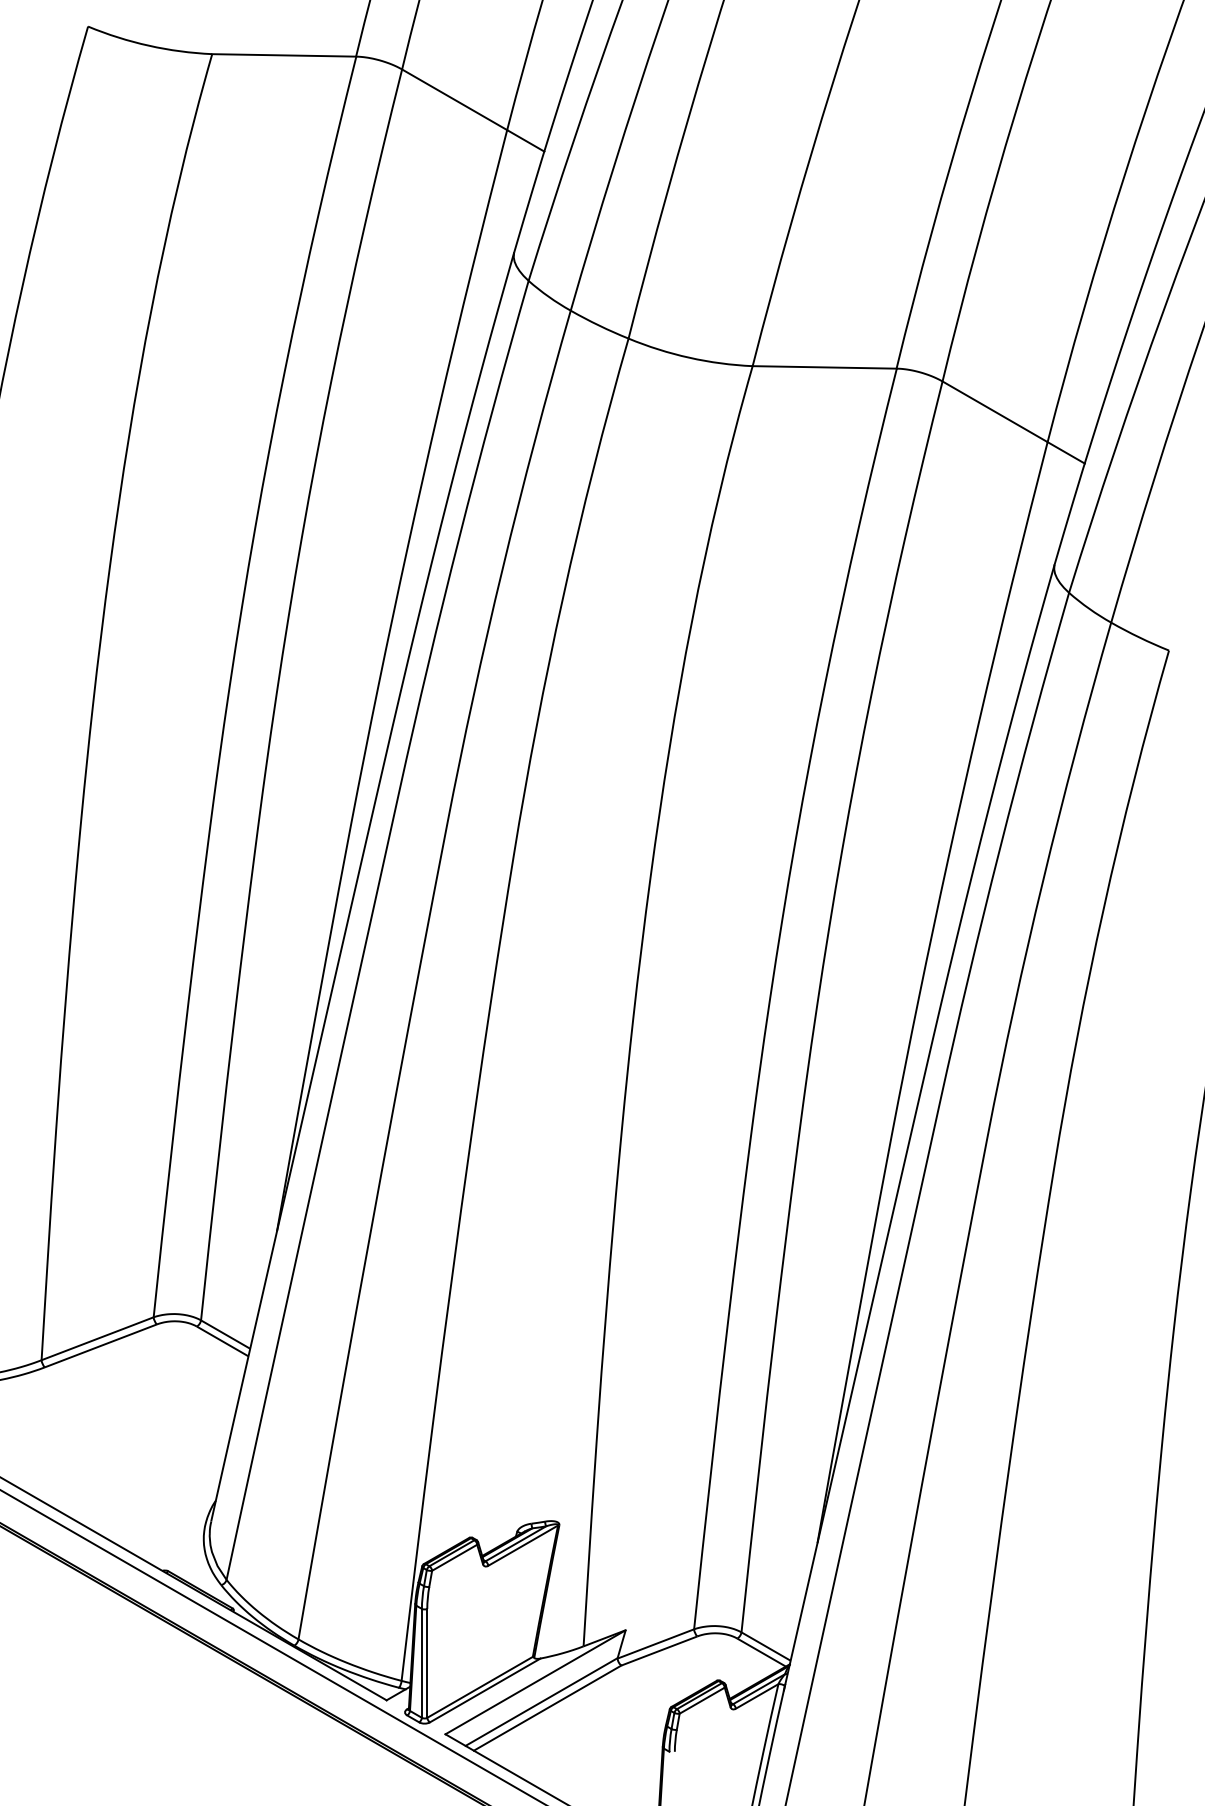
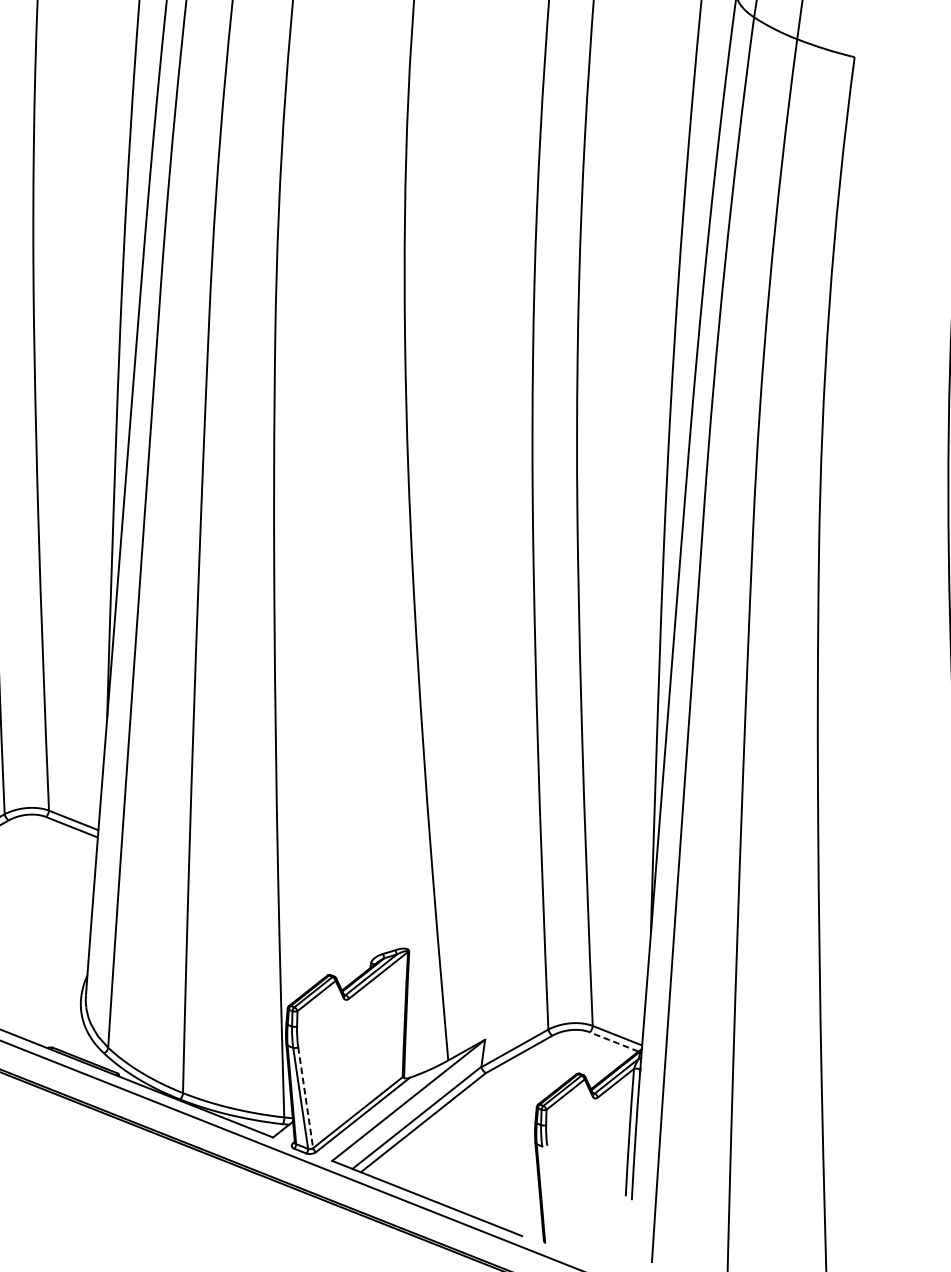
line: (762, 1652) -> (614, 1041), solid -> dashed
line: (427, 1663) -> (305, 1097), solid -> dashed

